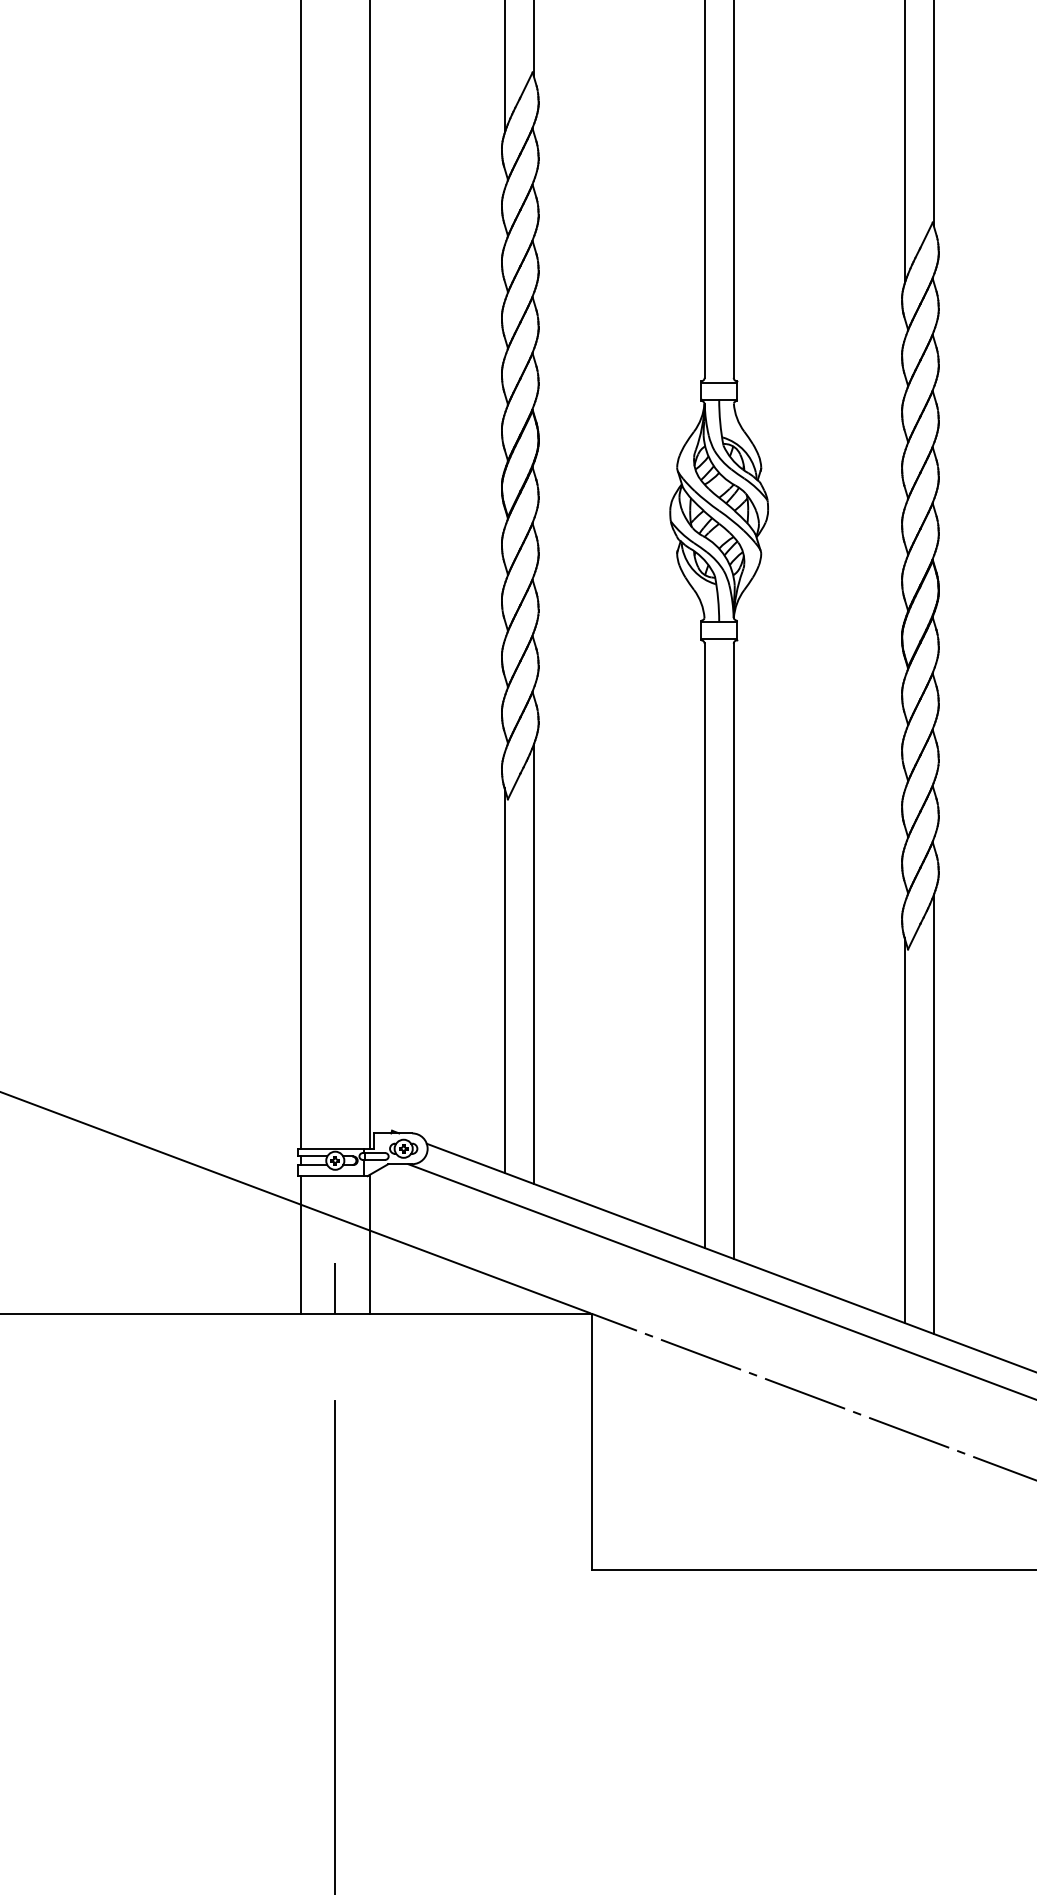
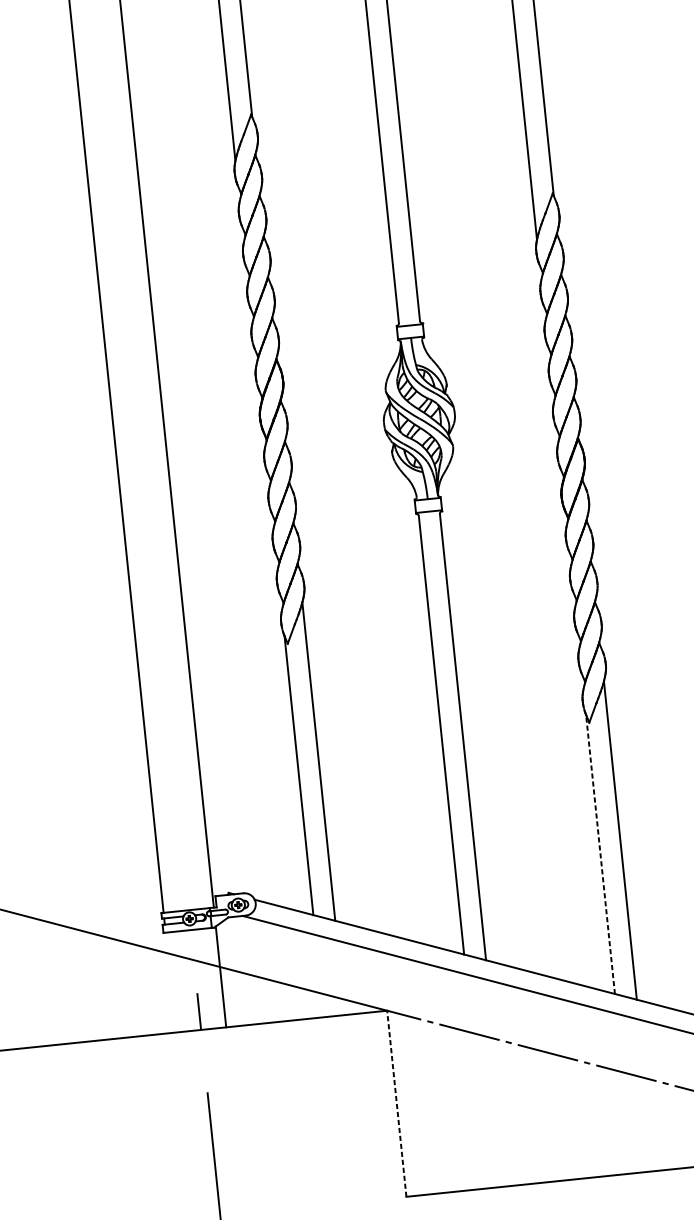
line: (904, 1130) -> (600, 854), solid -> dashed
line: (300, 1244) -> (170, 982), removed
line: (591, 1441) -> (396, 1103), solid -> dashed

